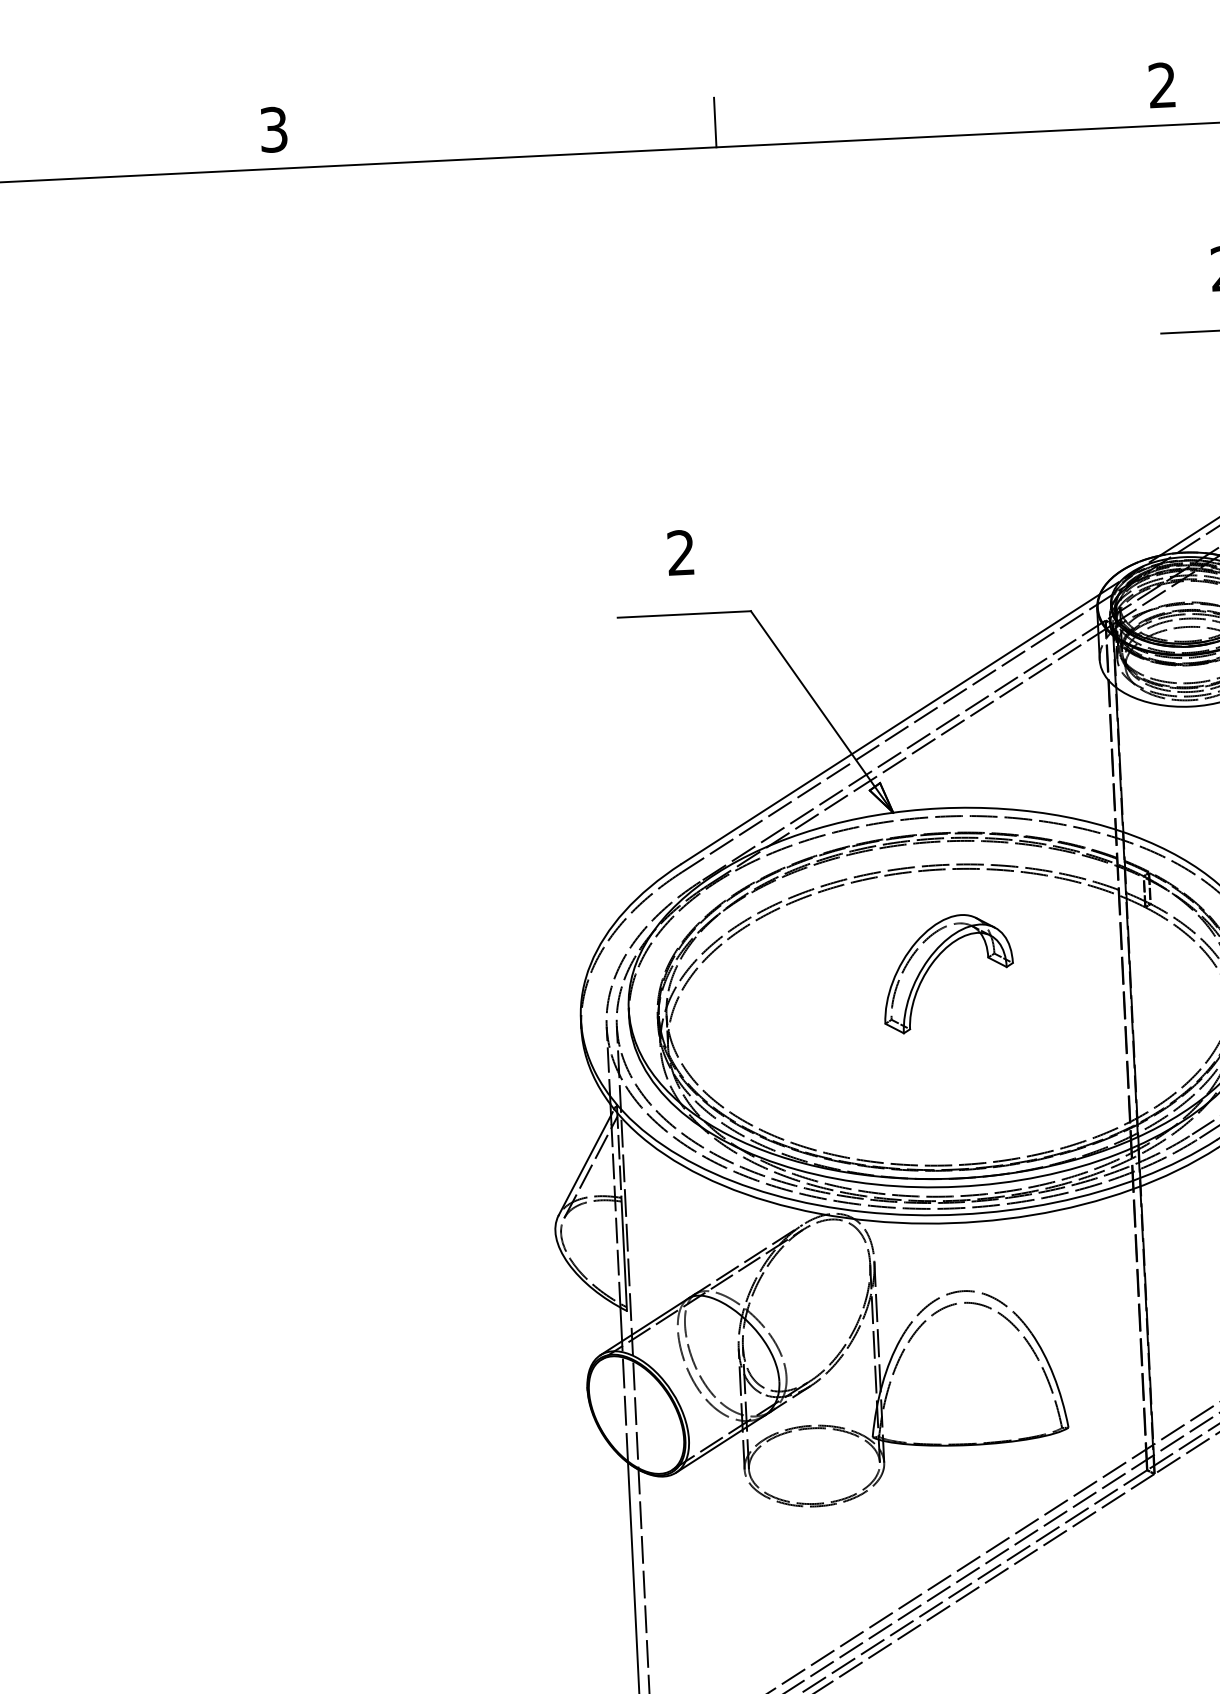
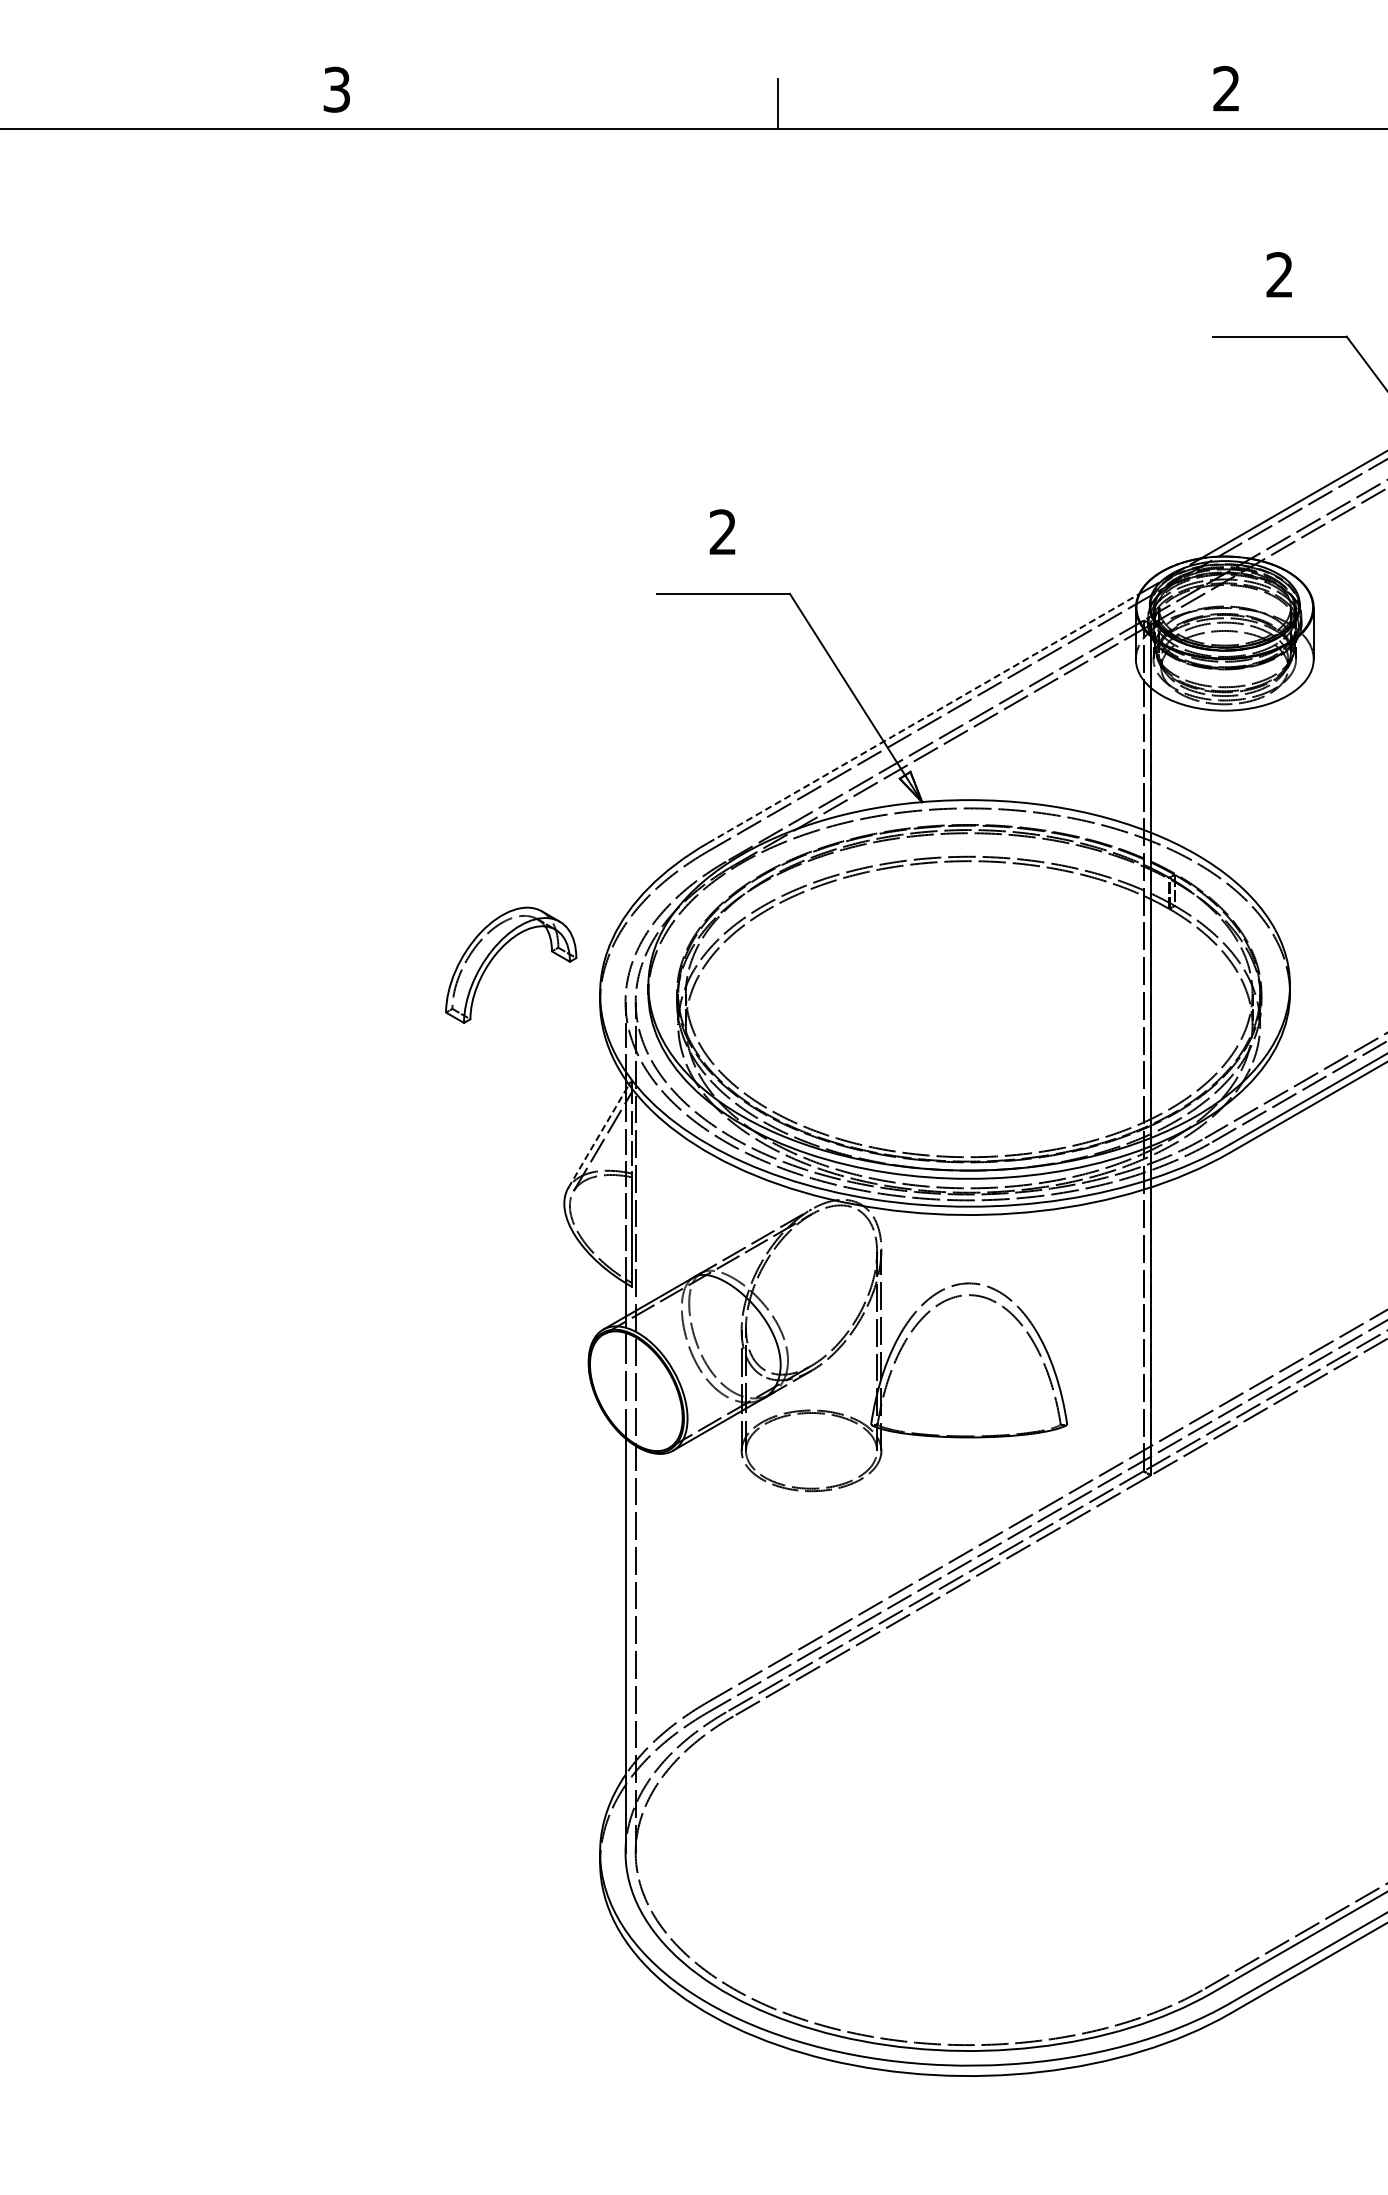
line: (890, 729) -> (923, 718), solid -> dashed
part: (933, 963) -> (497, 954), moved
line: (585, 1164) -> (597, 1138), solid -> dashed

